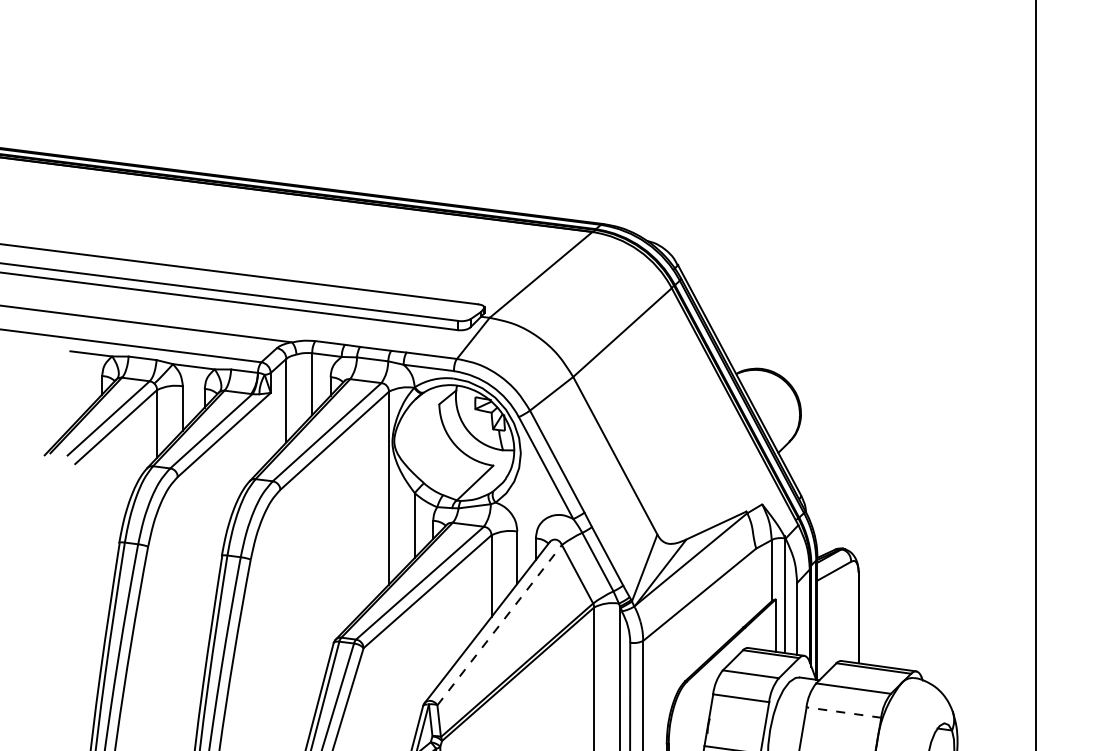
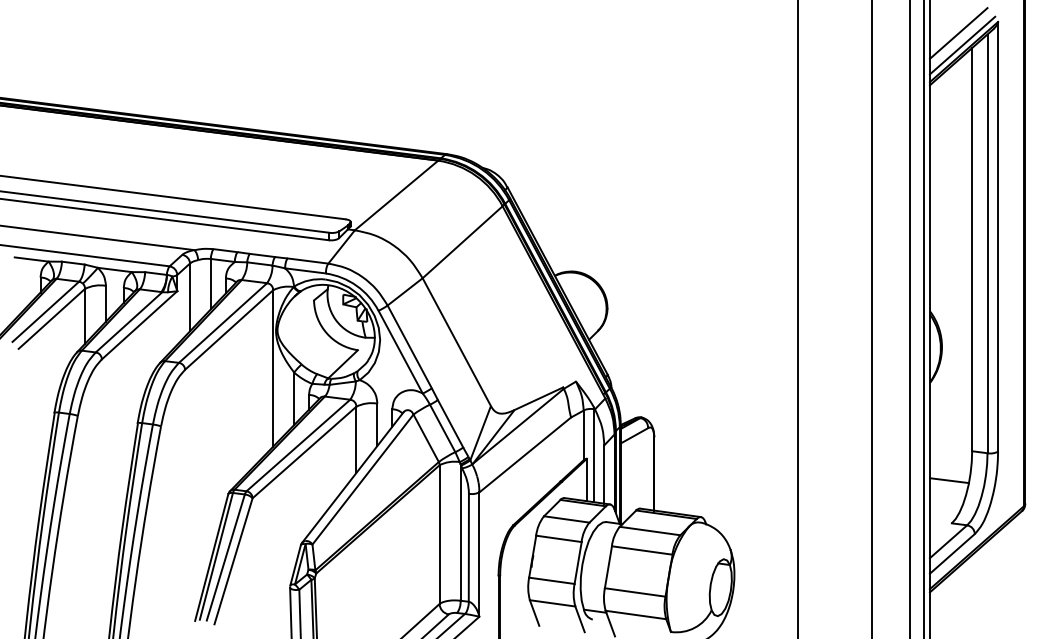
line: (500, 625) -> (363, 479), dashed -> solid
line: (844, 712) -> (642, 550), dashed -> solid

